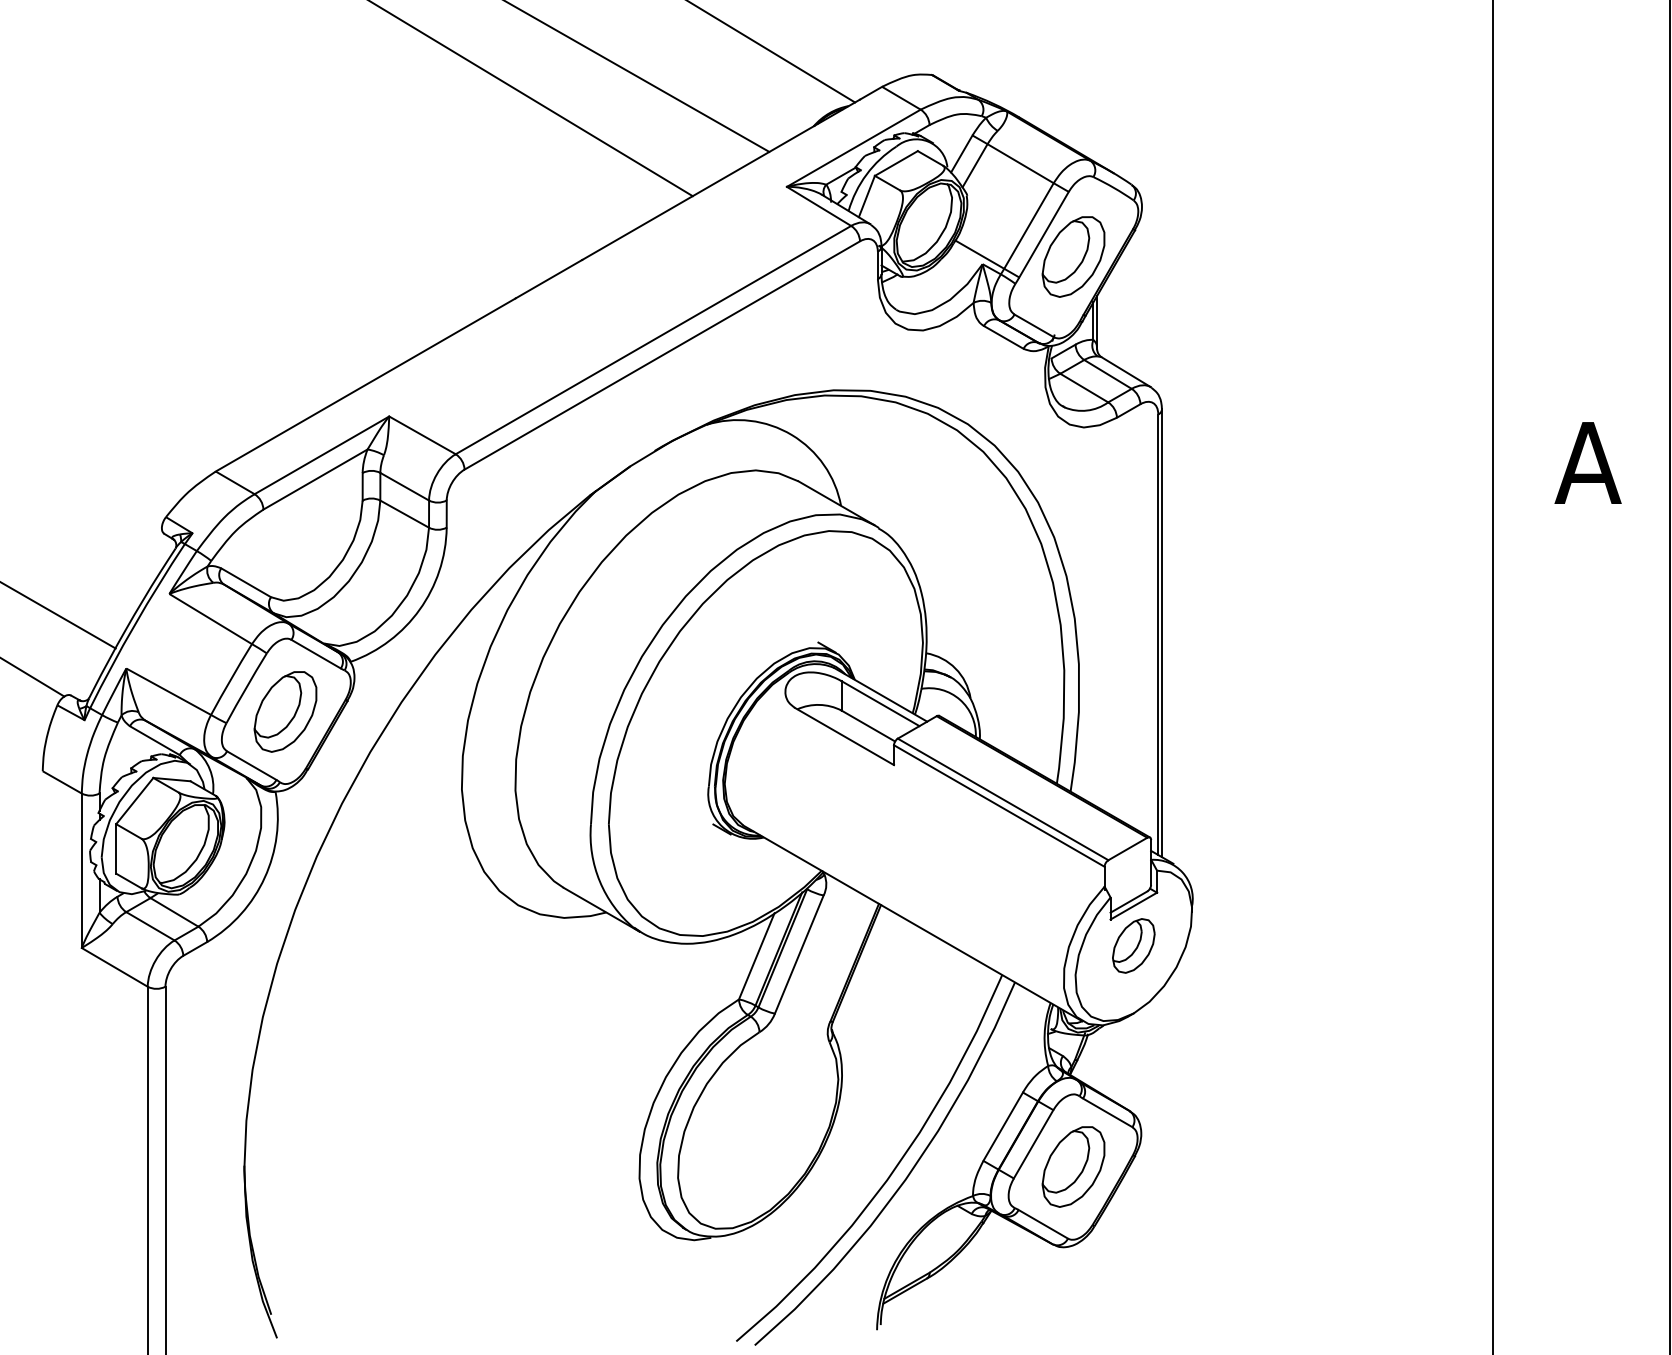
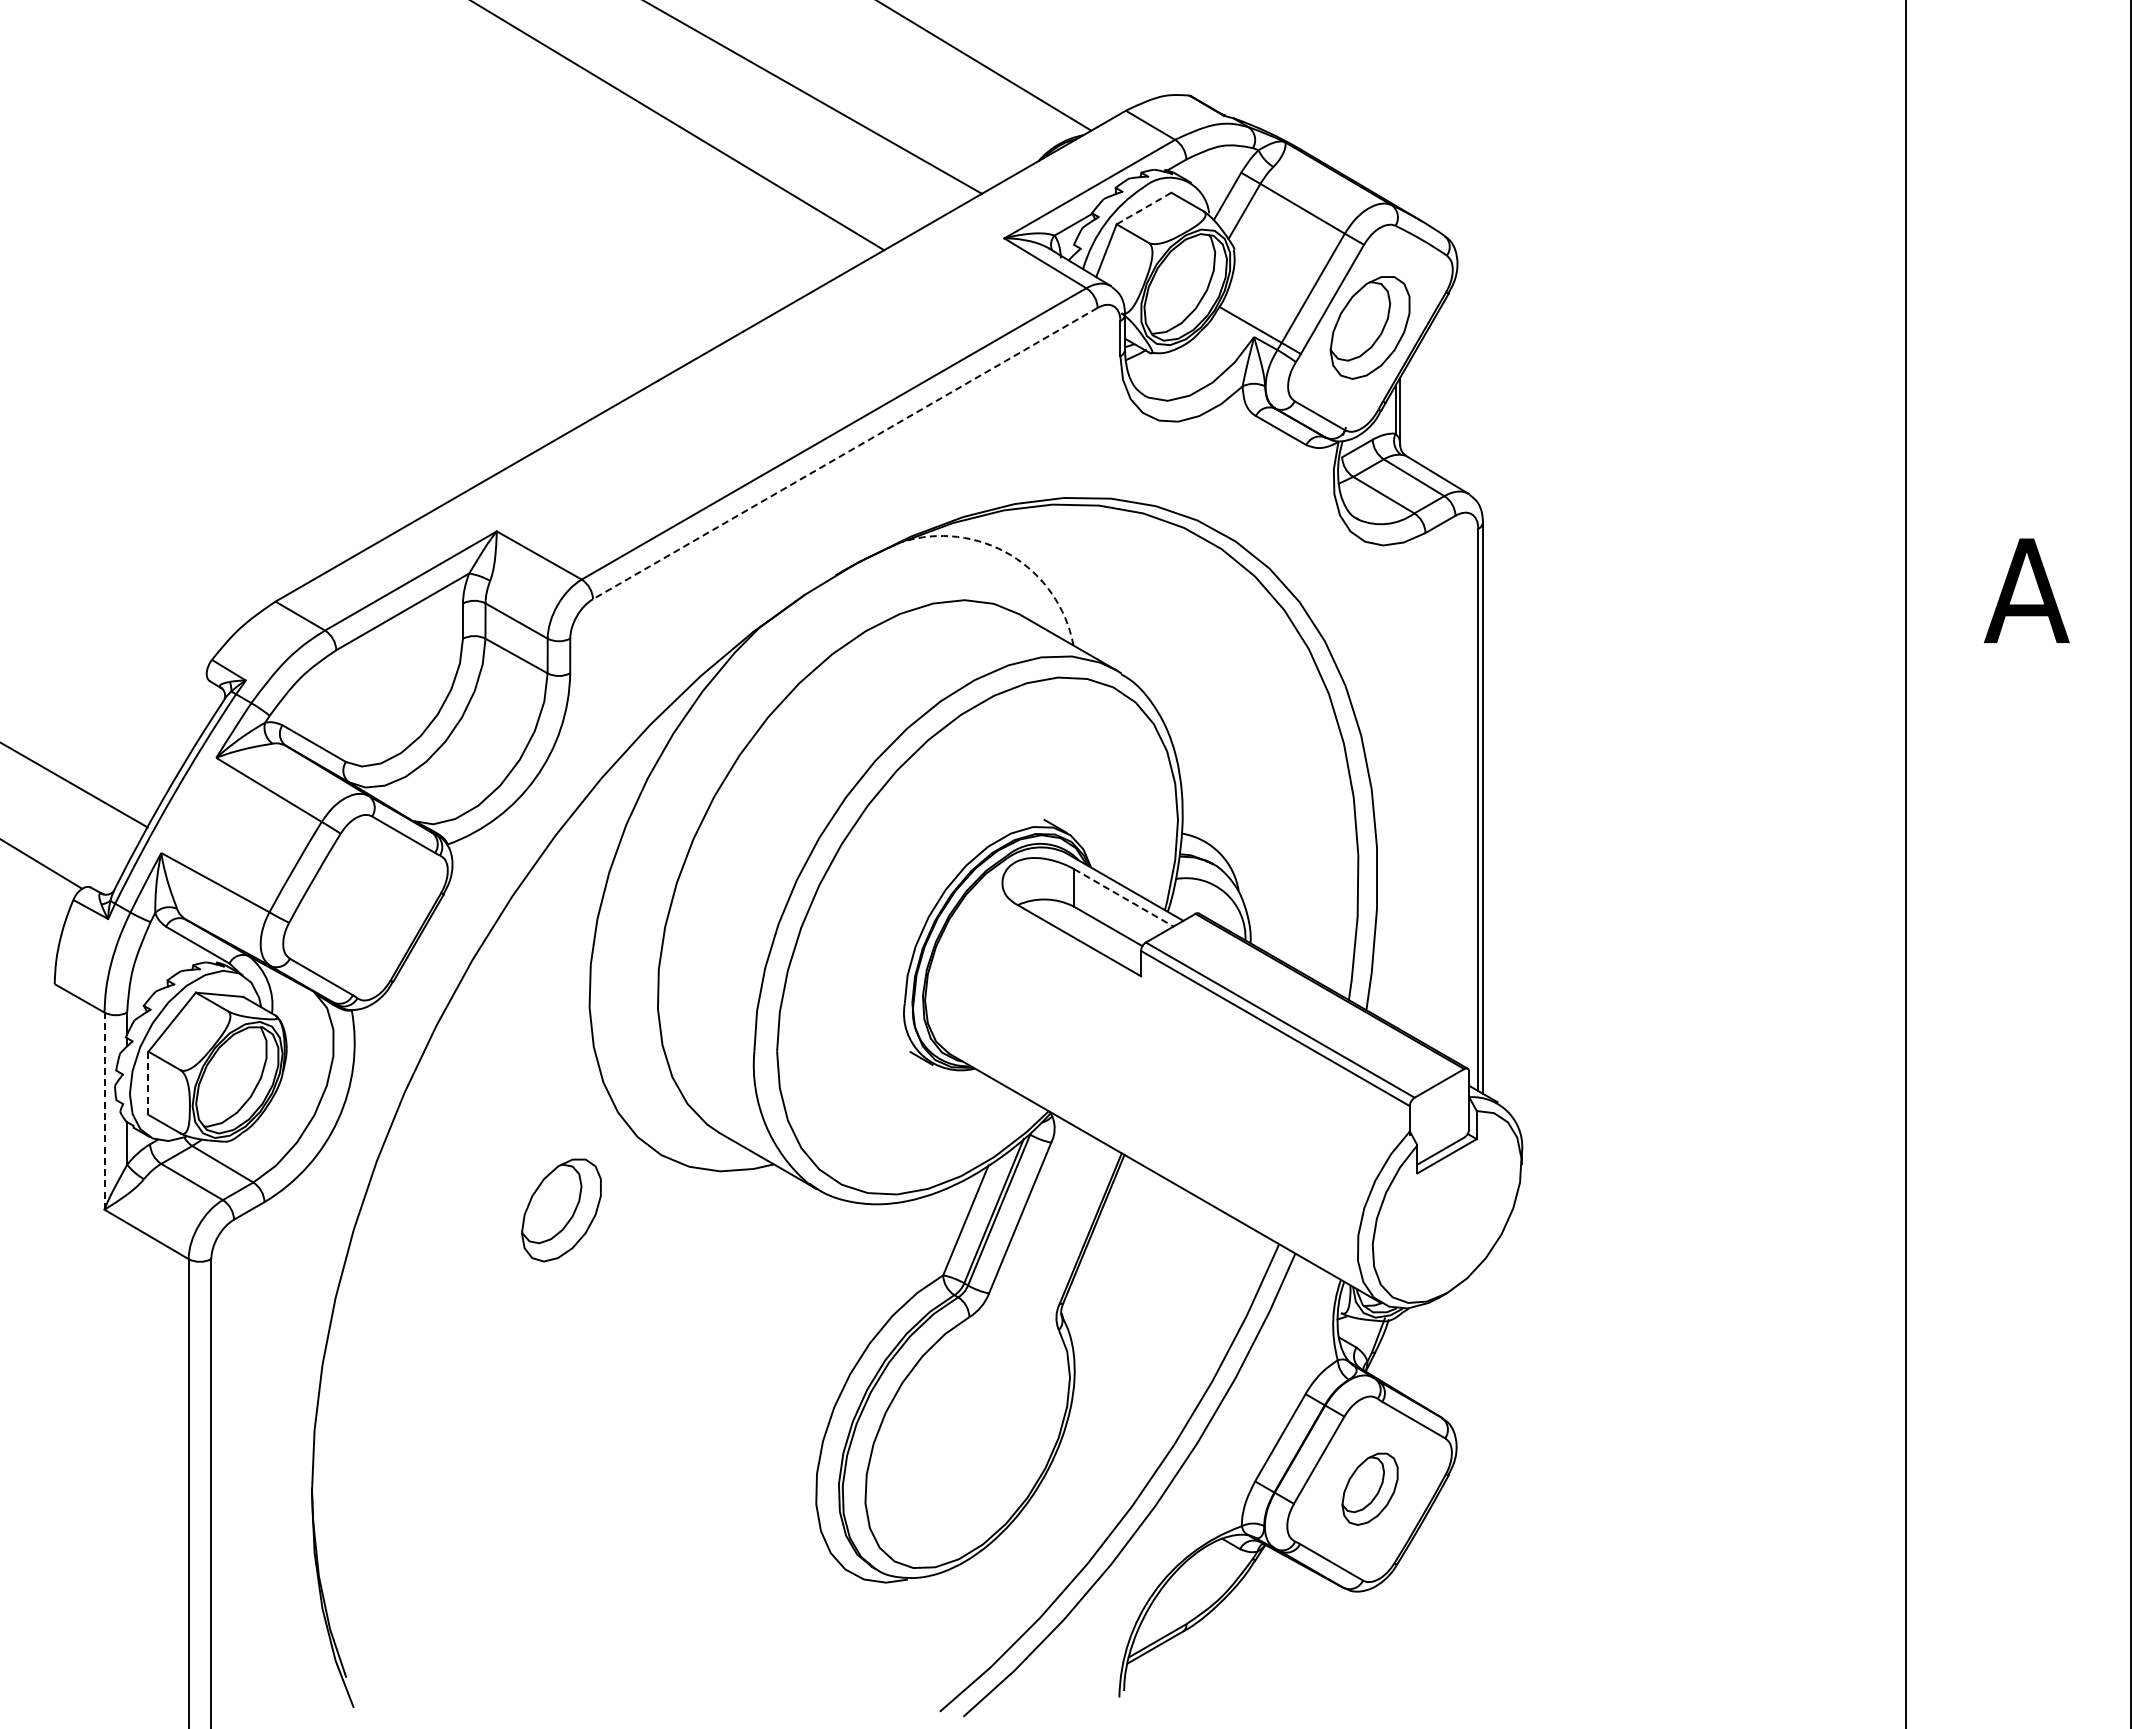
line: (896, 163) -> (1144, 208), solid -> dashed
line: (661, 355) -> (844, 453), solid -> dashed
arc: (791, 435) -> (1010, 555), solid -> dashed
line: (881, 704) -> (1124, 898), solid -> dashed
part: (285, 711) -> (561, 1210), moved
line: (116, 849) -> (148, 1083), solid -> dashed
line: (81, 871) -> (104, 1111), solid -> dashed
part: (1133, 945) -> (1446, 1206), removed
part: (1073, 1167) -> (1369, 1489), size x0.7

